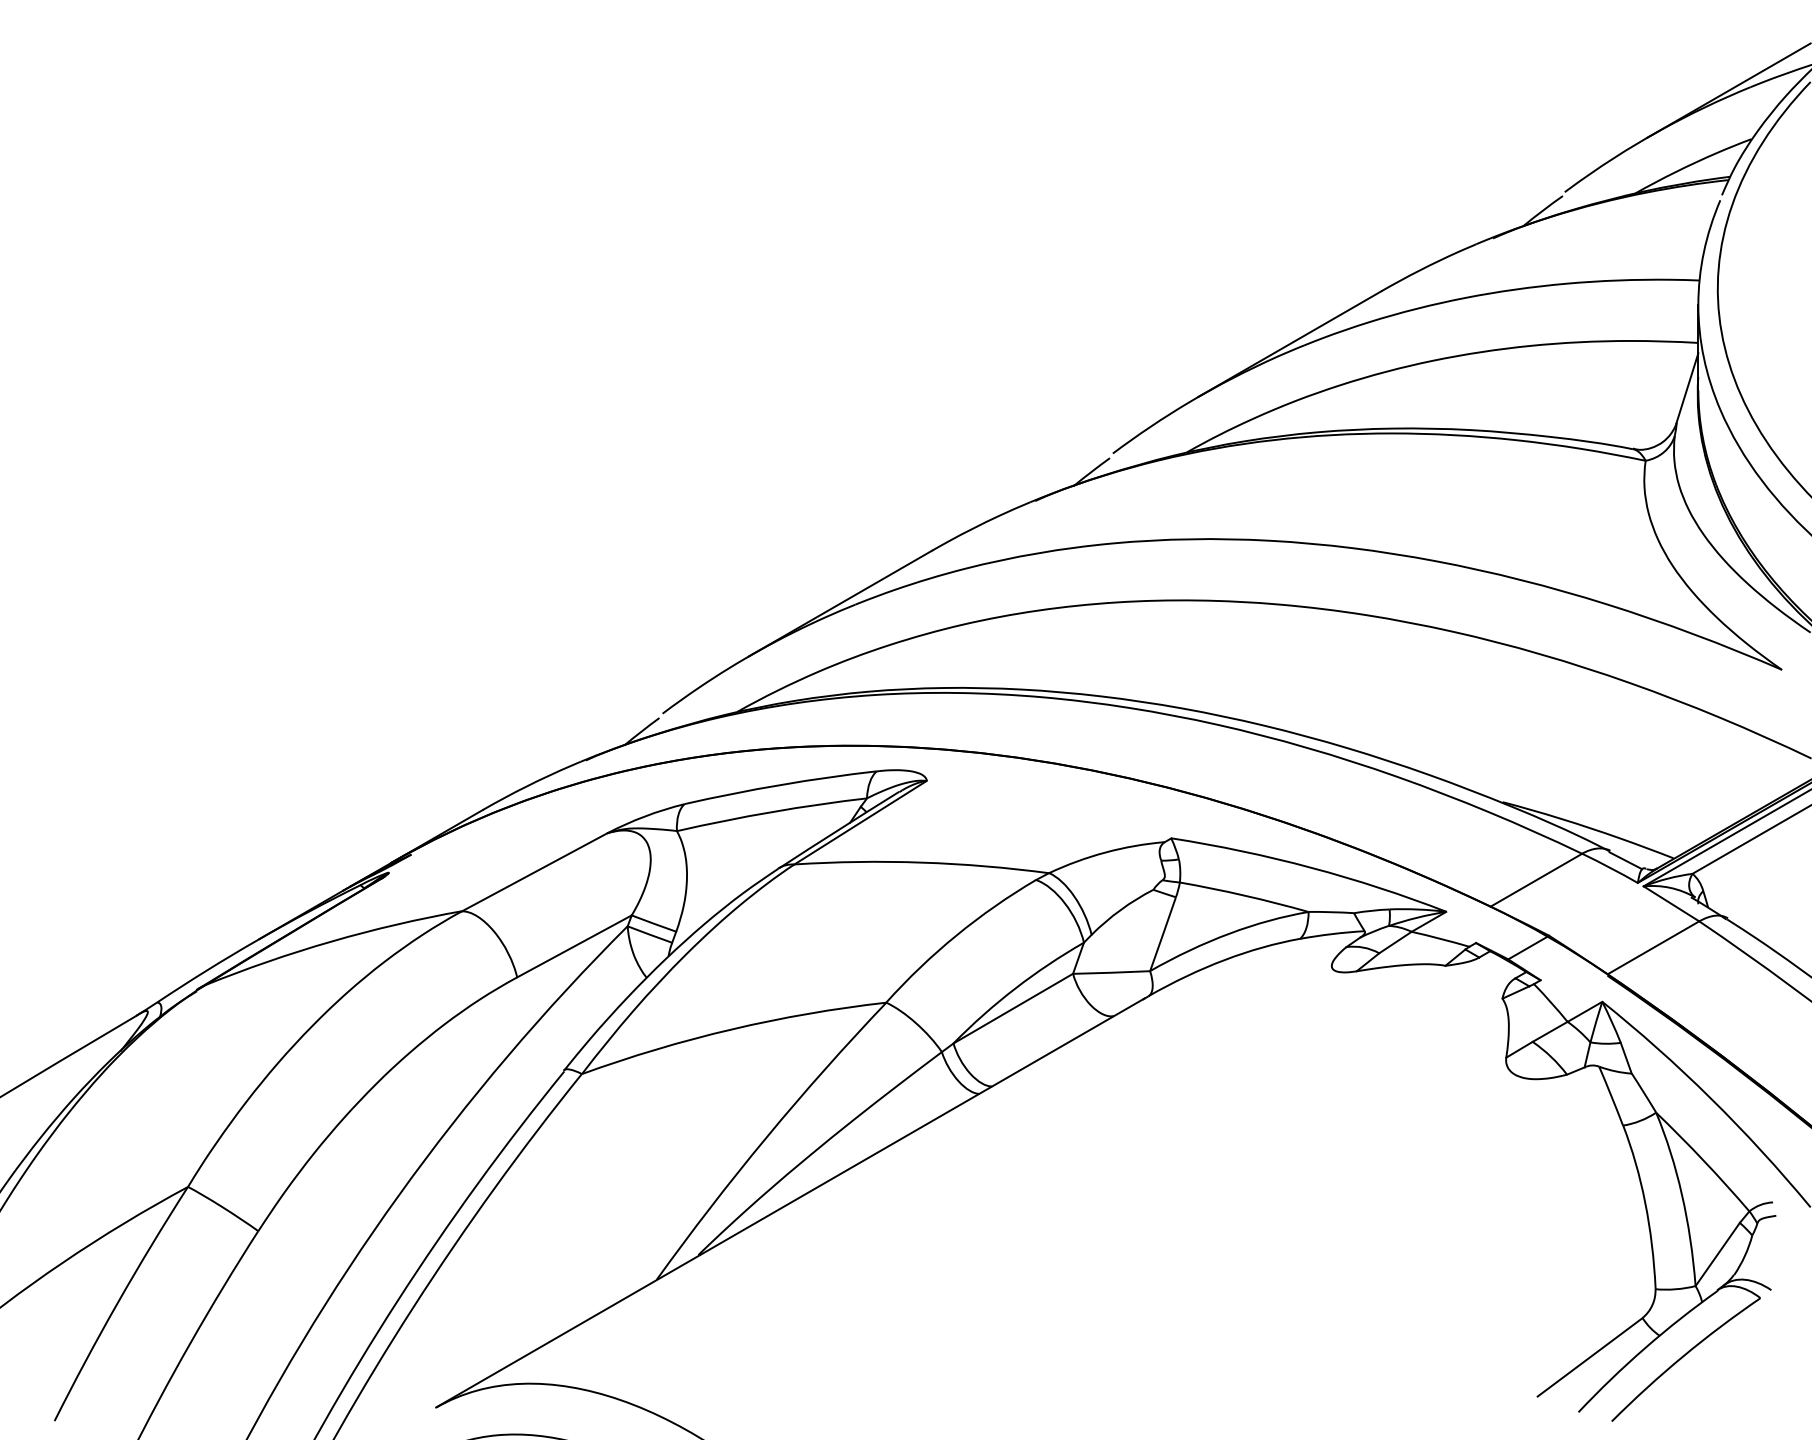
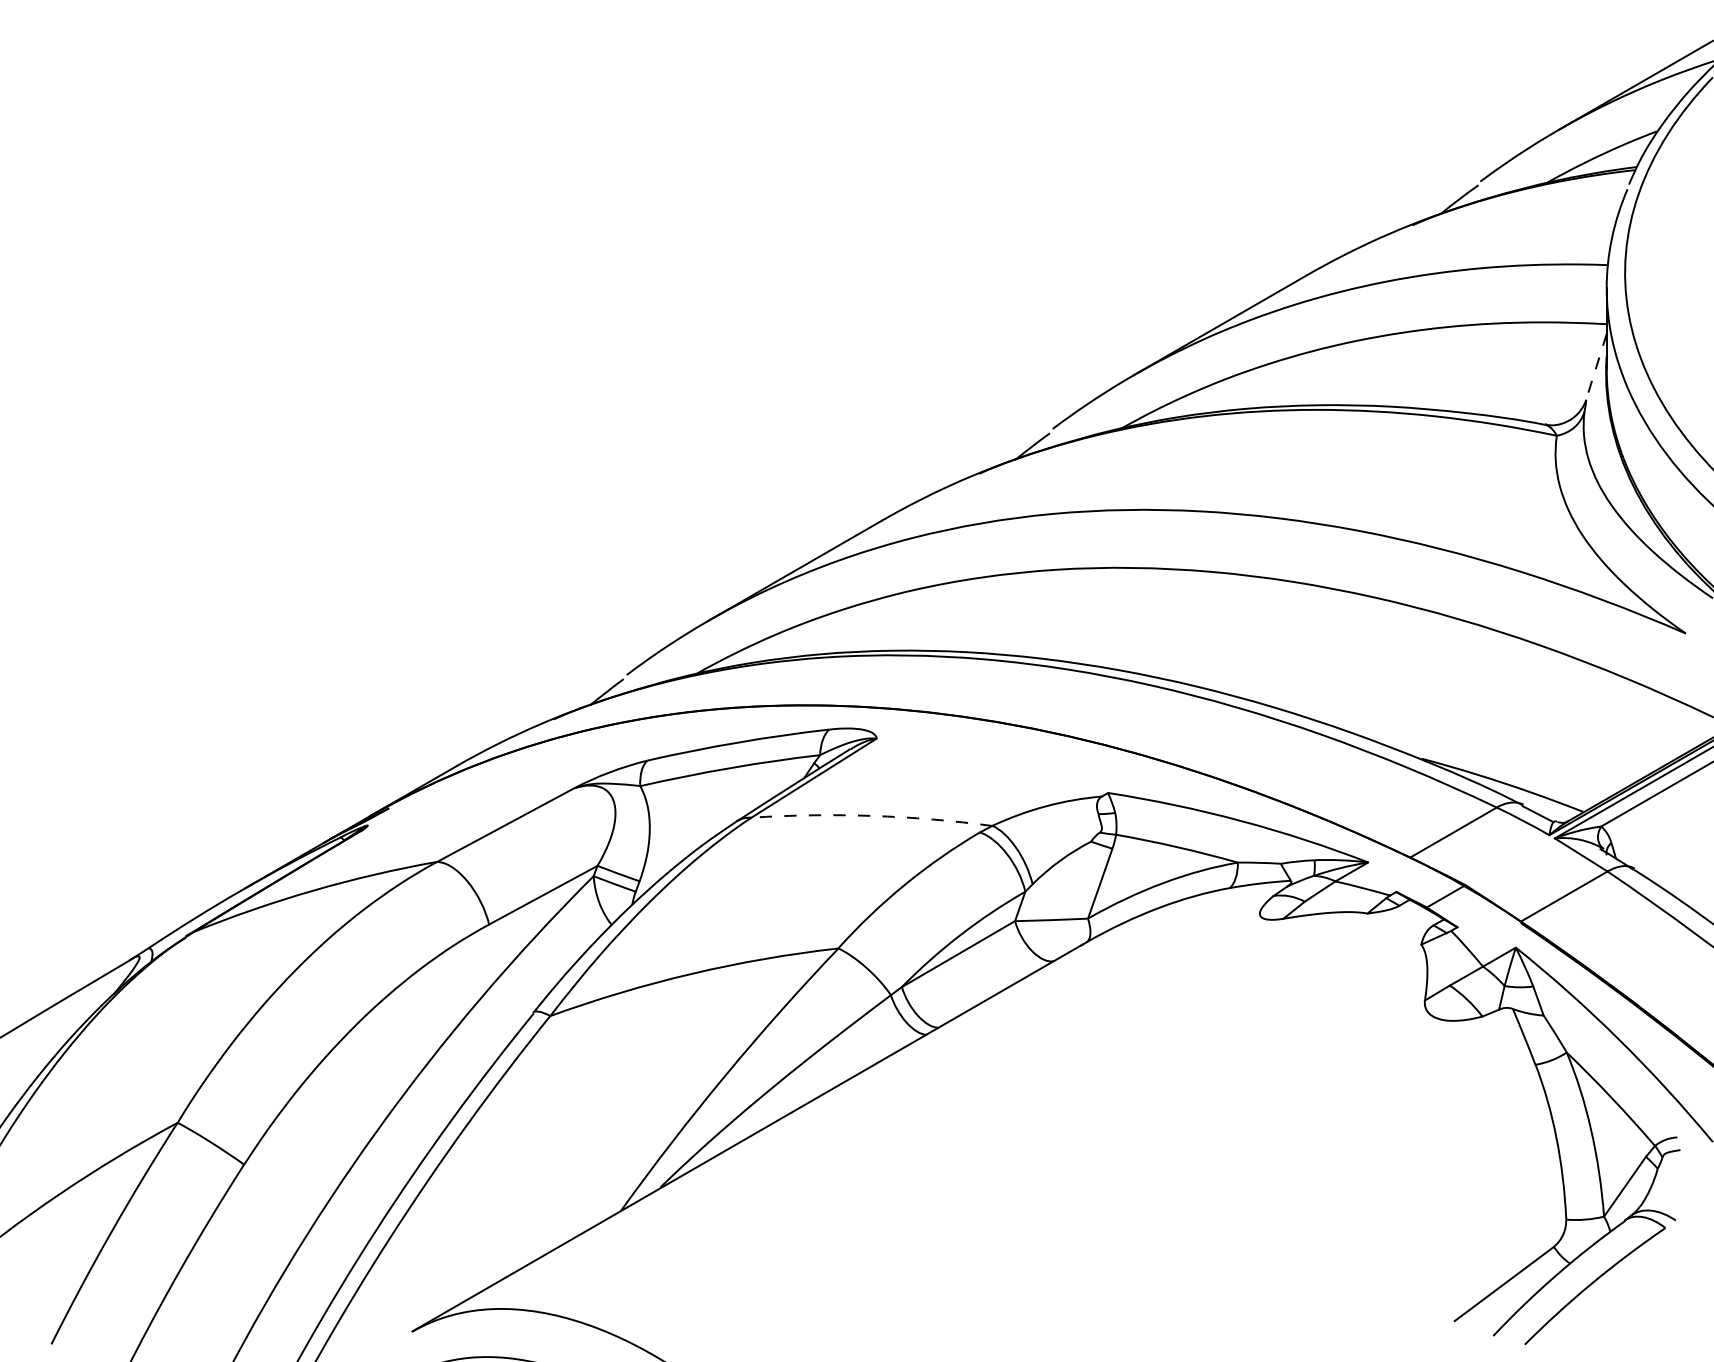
line: (1687, 388) -> (1596, 367), solid -> dashed
arc: (922, 862) -> (872, 815), solid -> dashed

